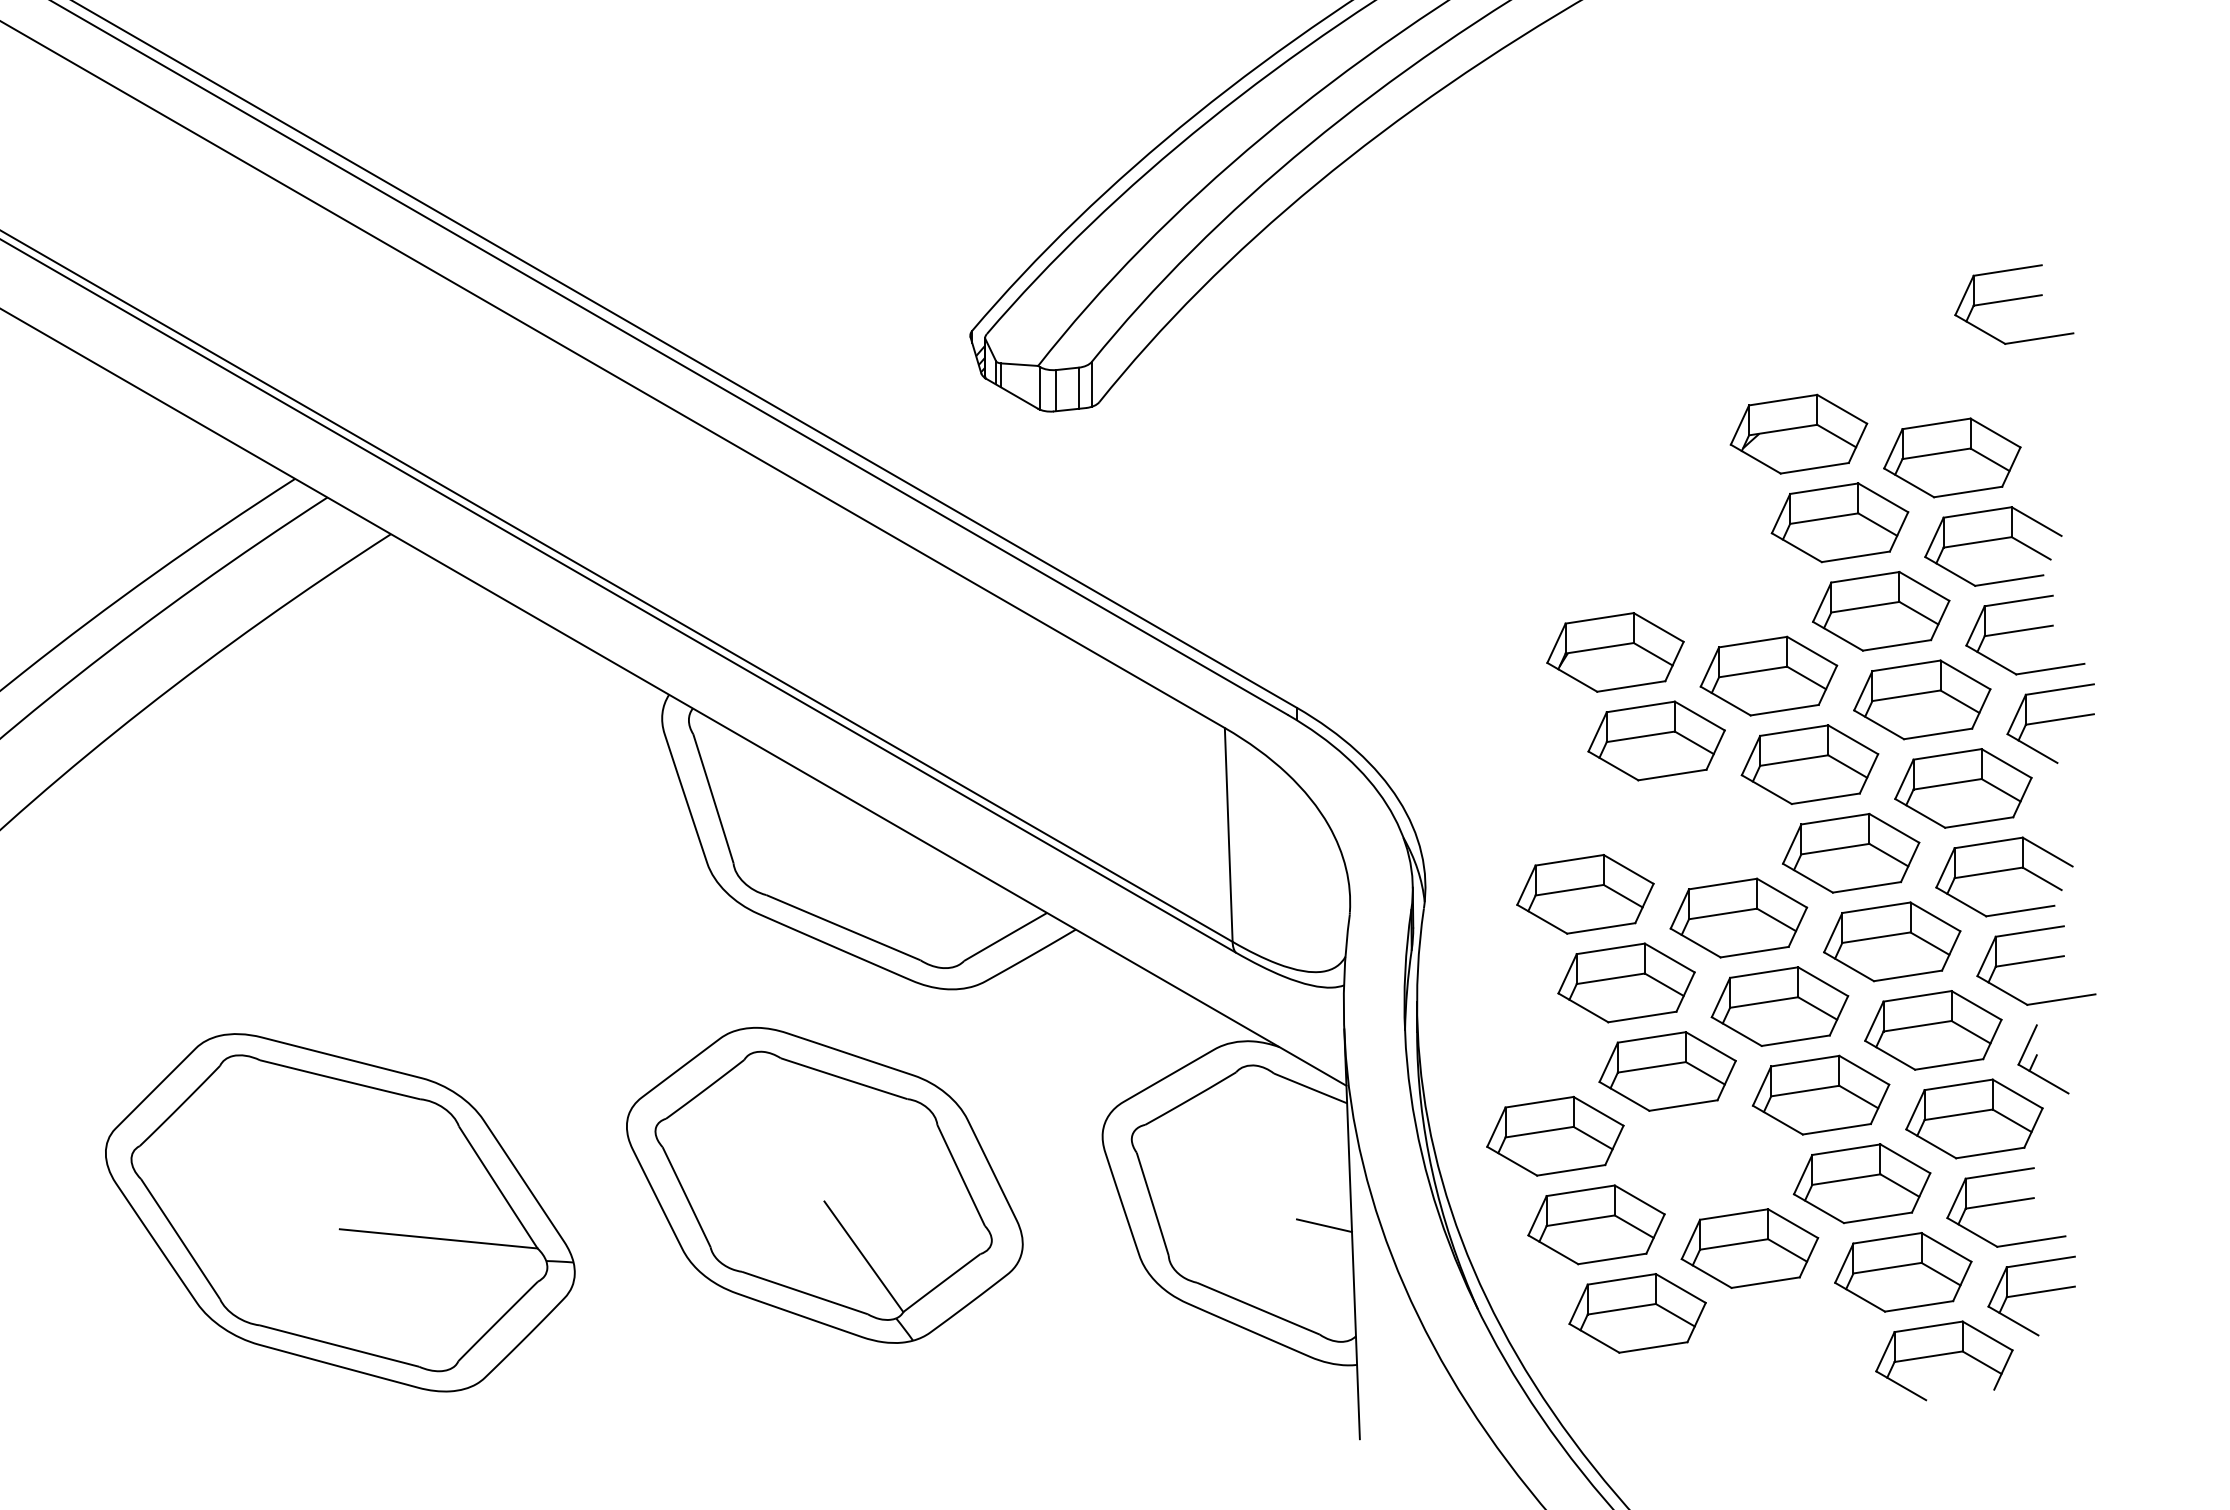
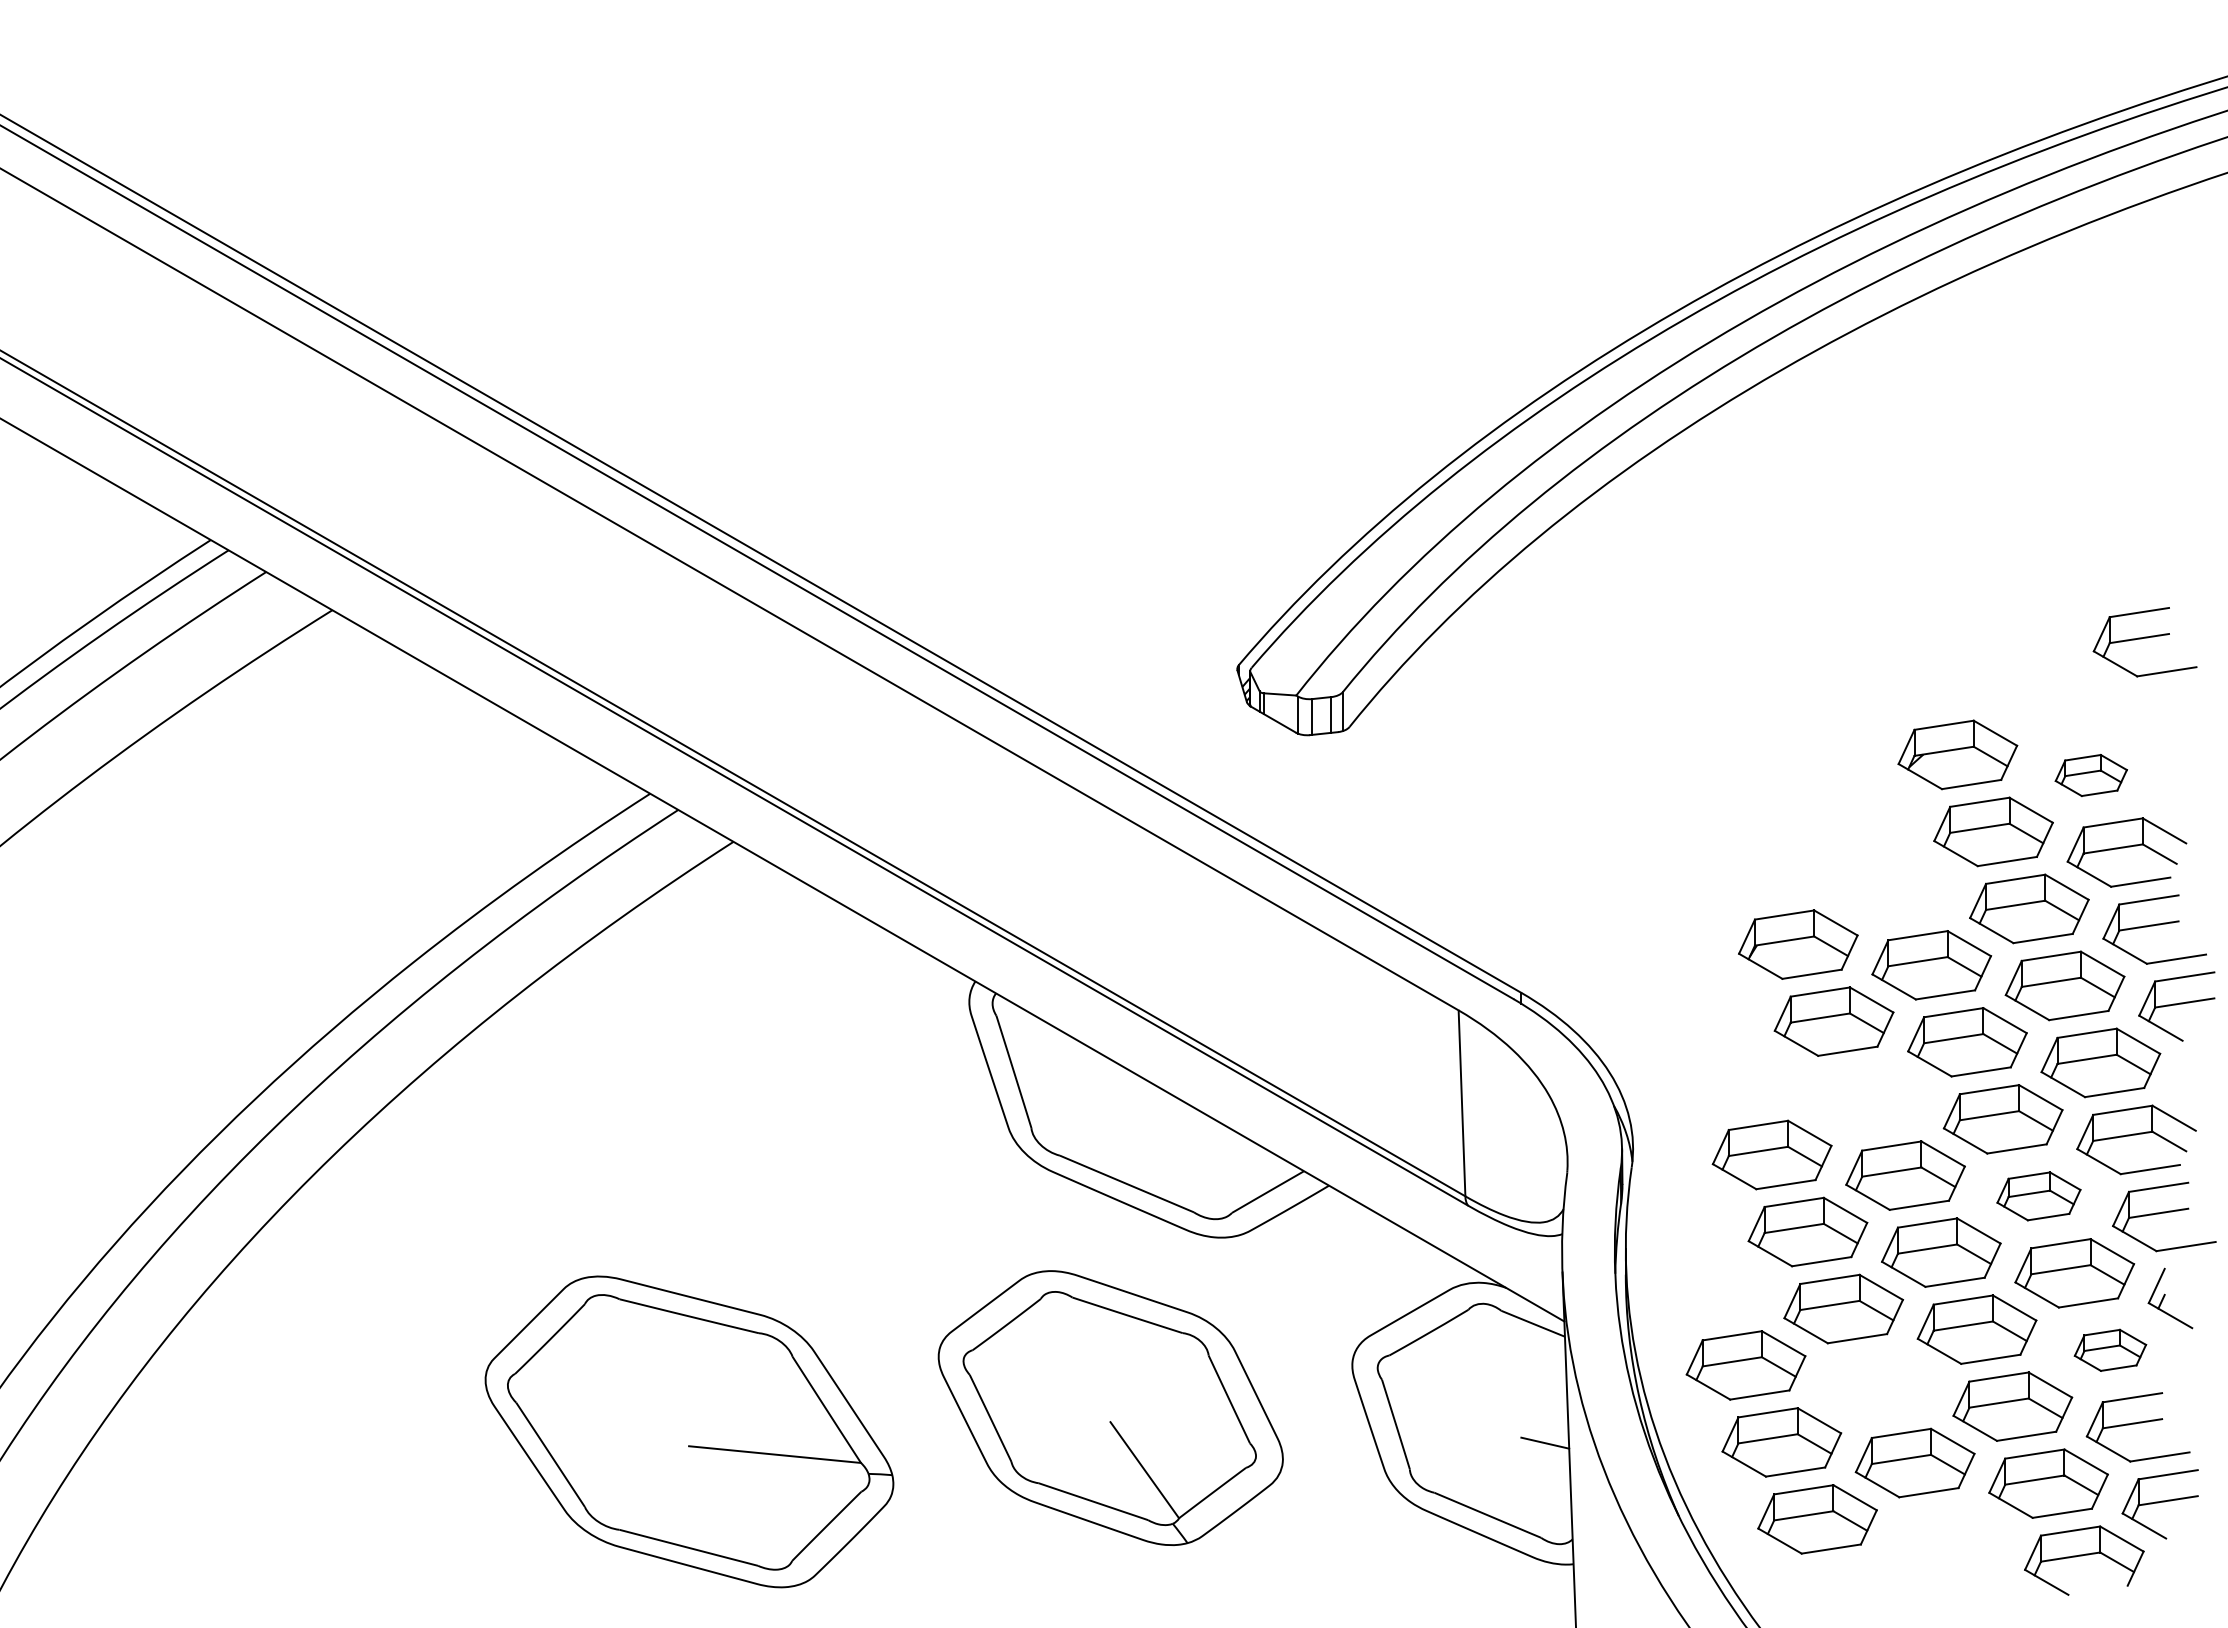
part: (1952, 457) -> (2091, 775), size x0.6
part: (1891, 942) -> (2038, 1196), size x0.7
part: (1974, 1119) -> (2110, 1350), size x0.6

